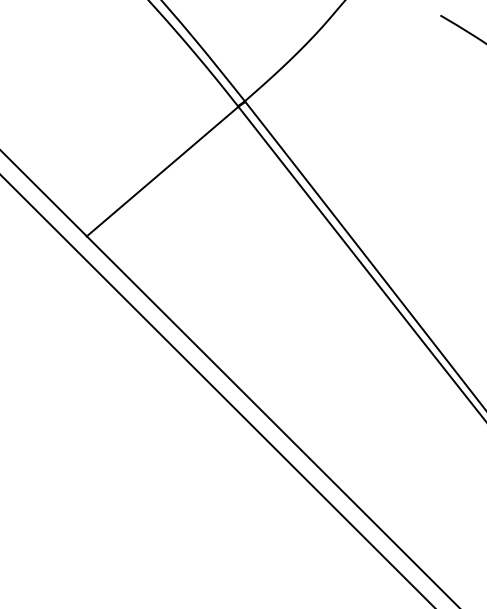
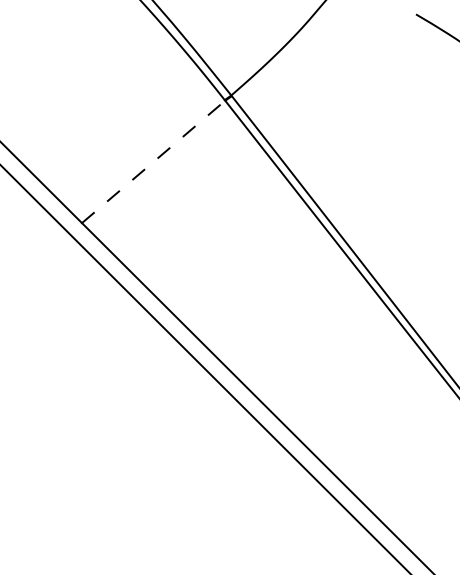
line: (163, 171) -> (154, 161), solid -> dashed

